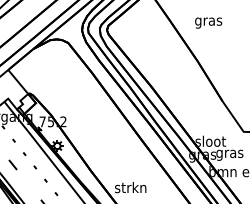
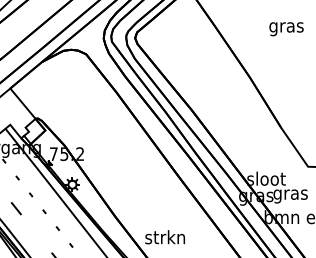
text: (208, 22) -> (286, 28), moved

